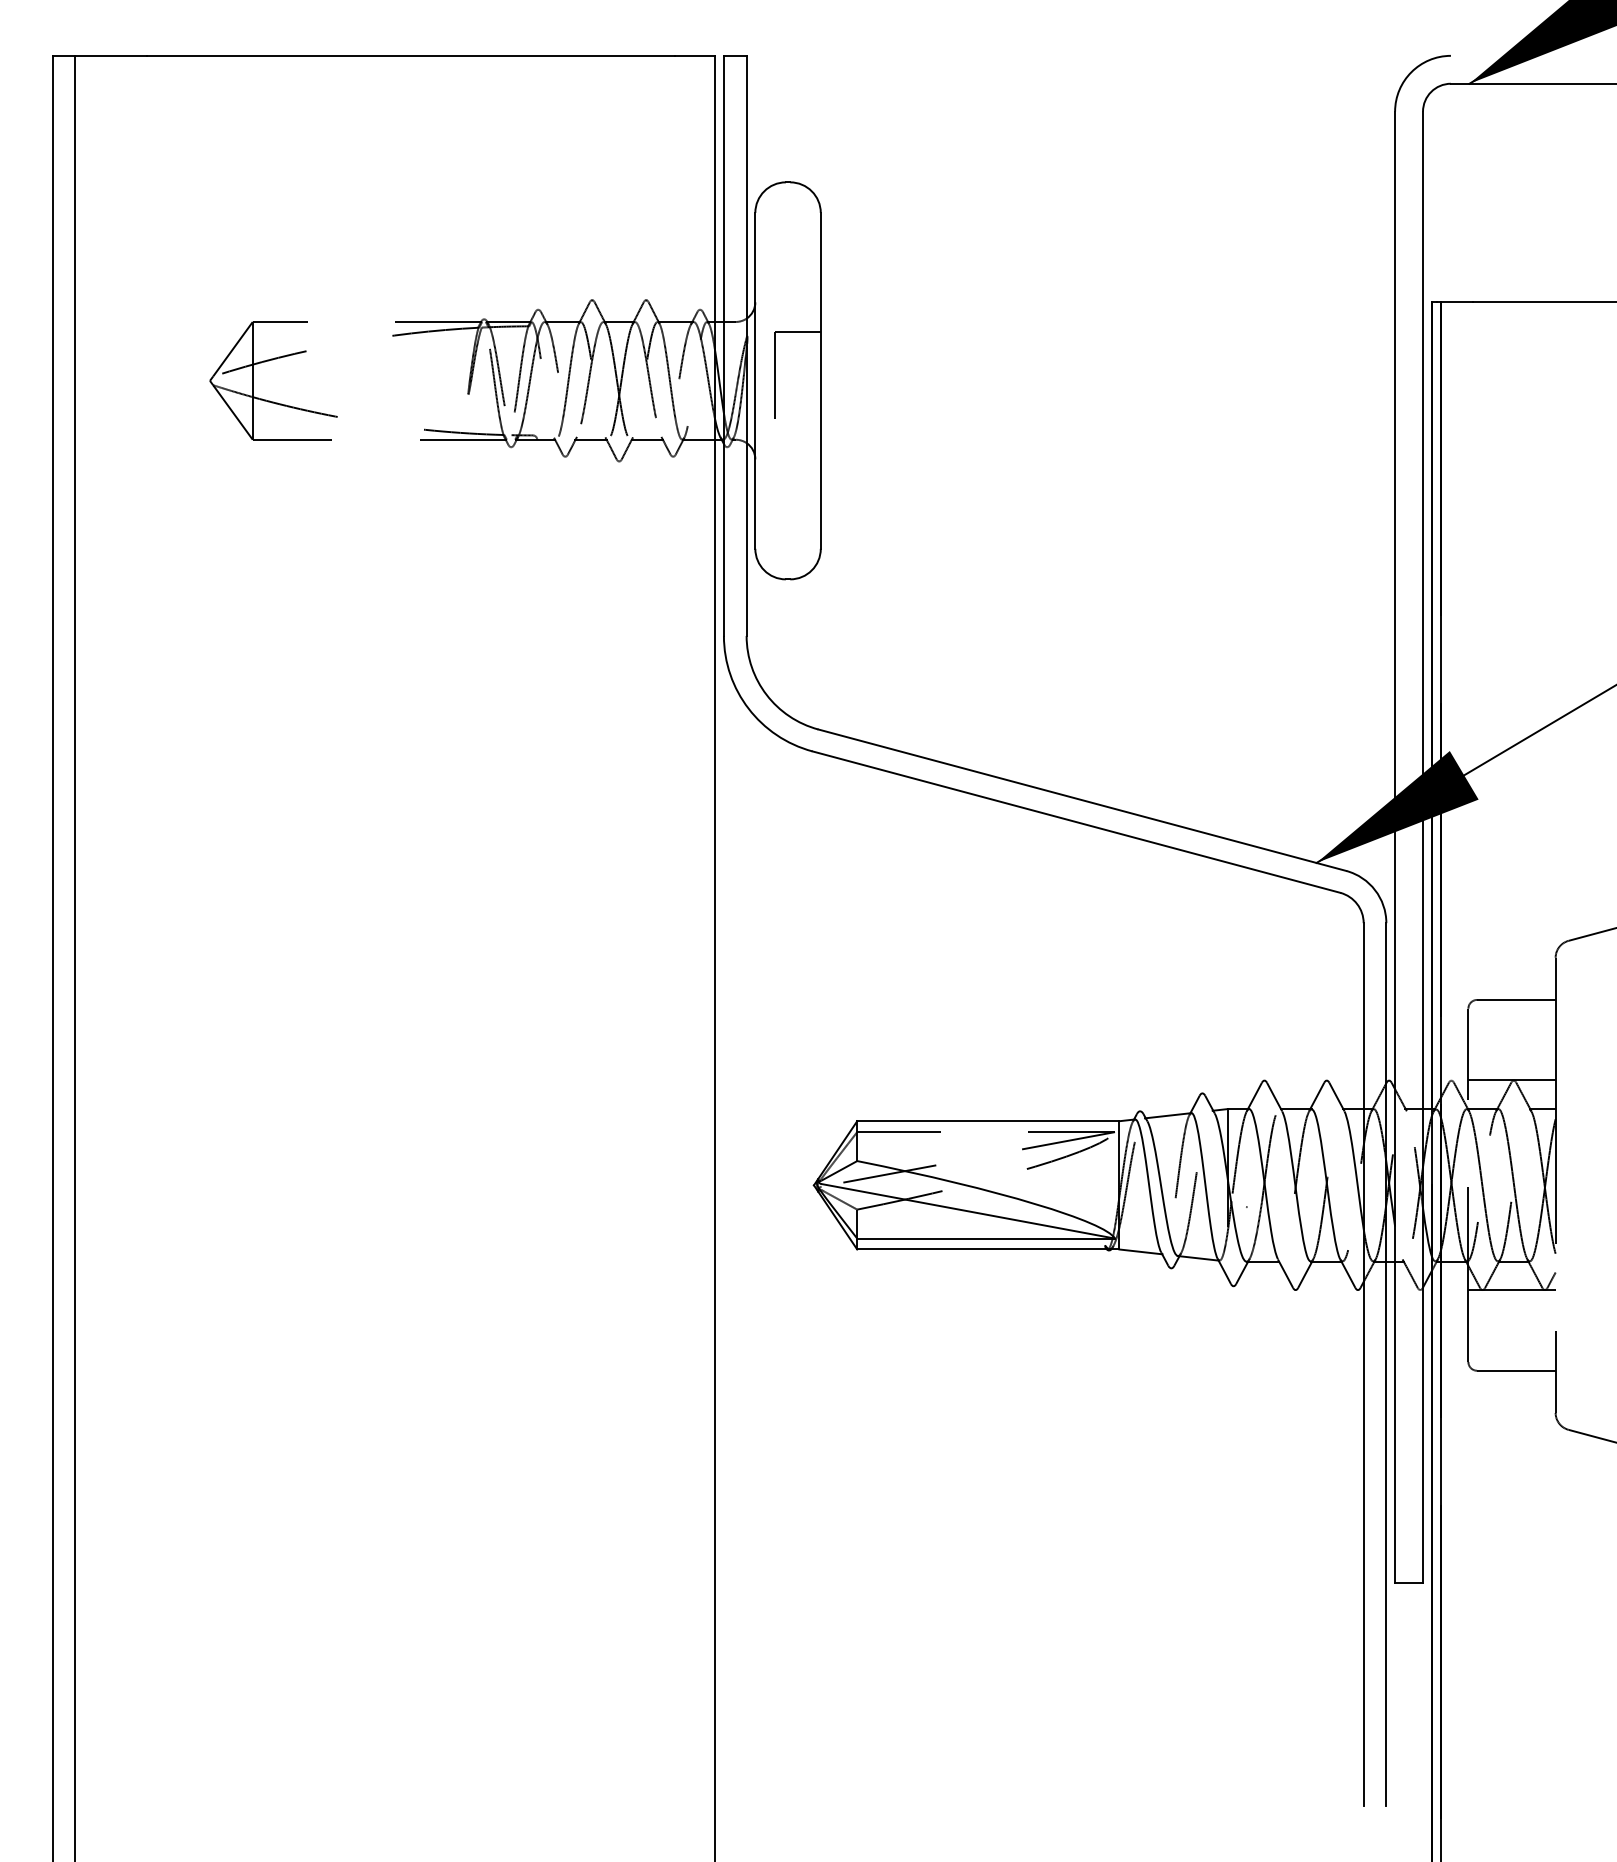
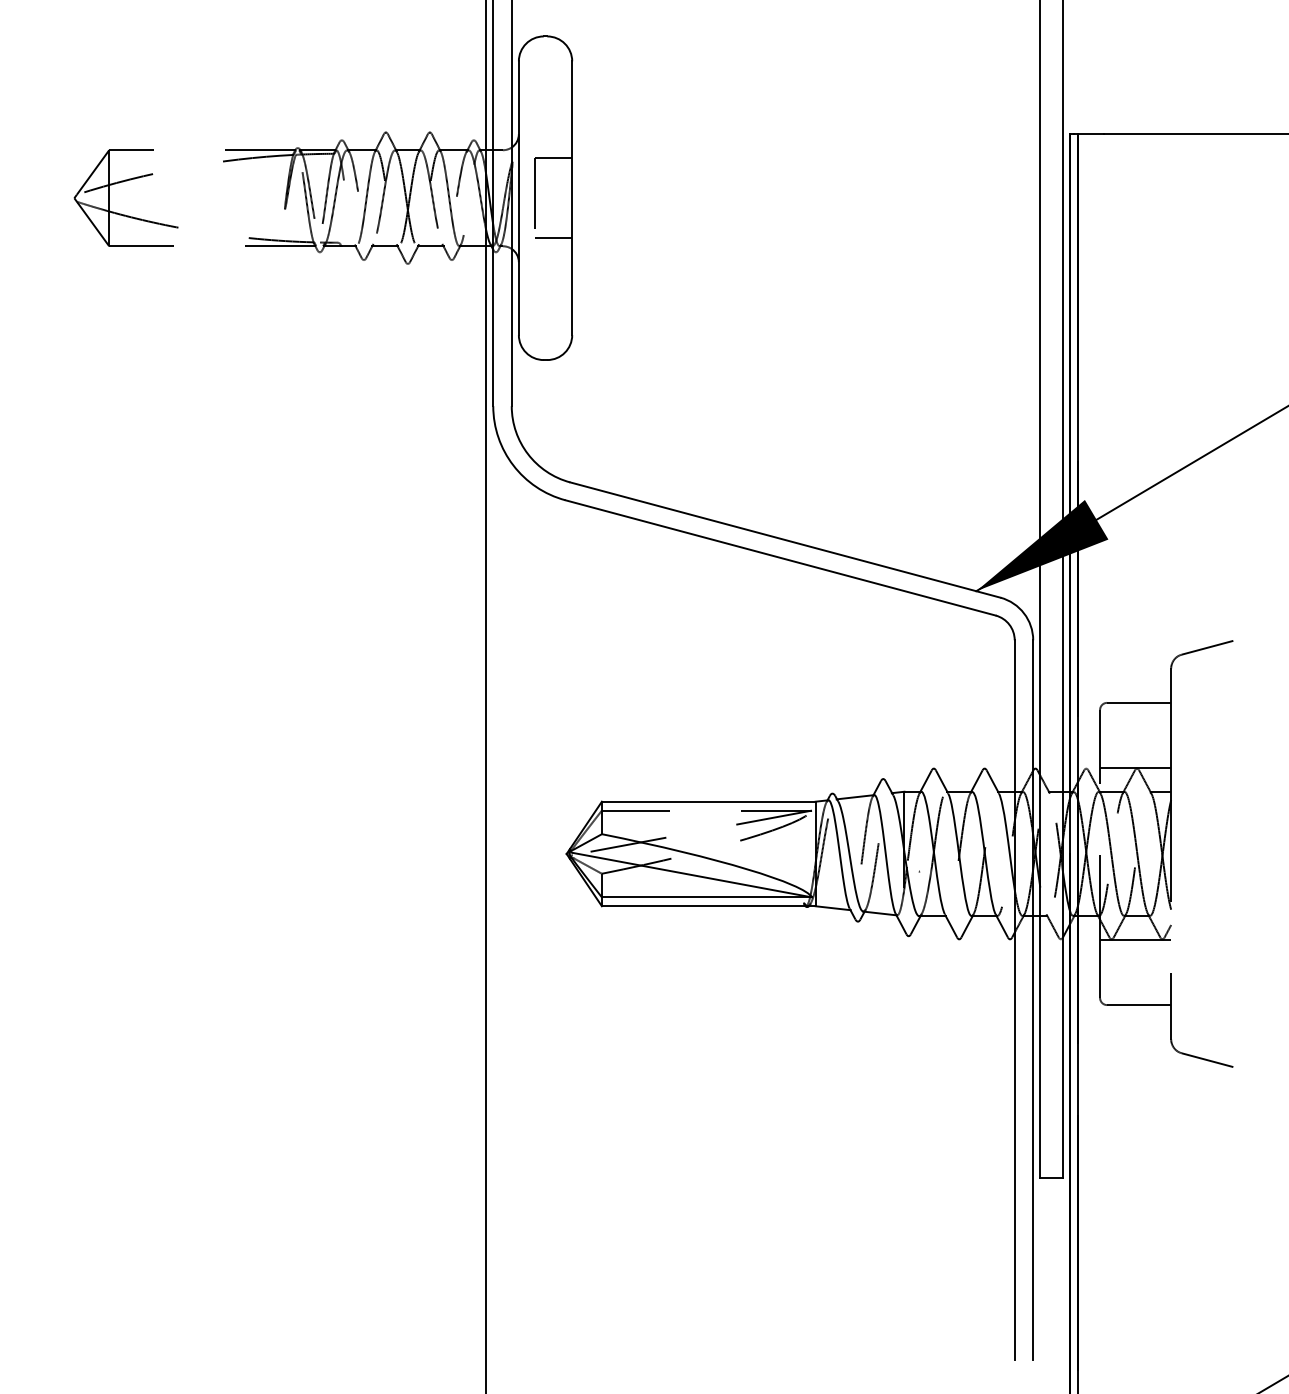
line: (797, 430) -> (553, 238), added

